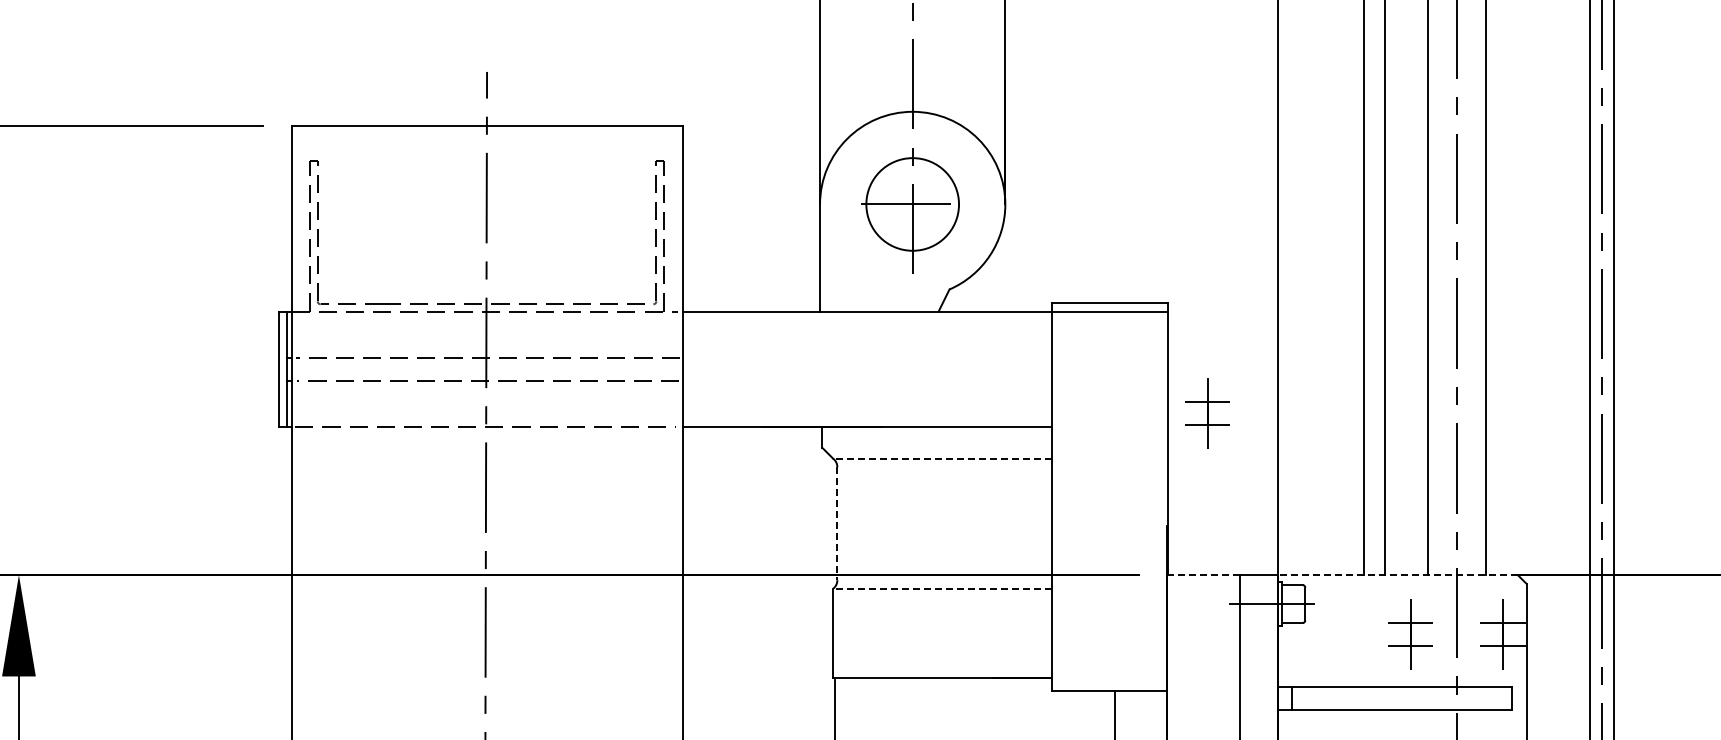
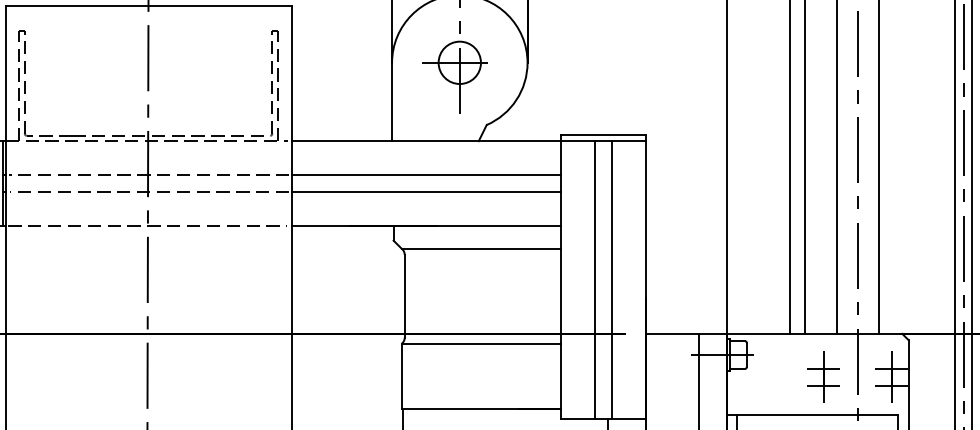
circle: (912, 204) -> (459, 62), size x0.62
line: (866, 357) -> (426, 174), added
line: (866, 381) -> (426, 192), added
part: (1207, 413) -> (675, 215), removed
line: (941, 458) -> (480, 248), dashed -> solid
line: (1098, 500) -> (595, 279), added
line: (1121, 500) -> (612, 279), added
line: (837, 524) -> (404, 296), dashed -> solid
line: (1204, 575) -> (673, 334), dashed -> solid
line: (1397, 575) -> (814, 334), dashed -> solid
line: (941, 588) -> (480, 343), dashed -> solid

